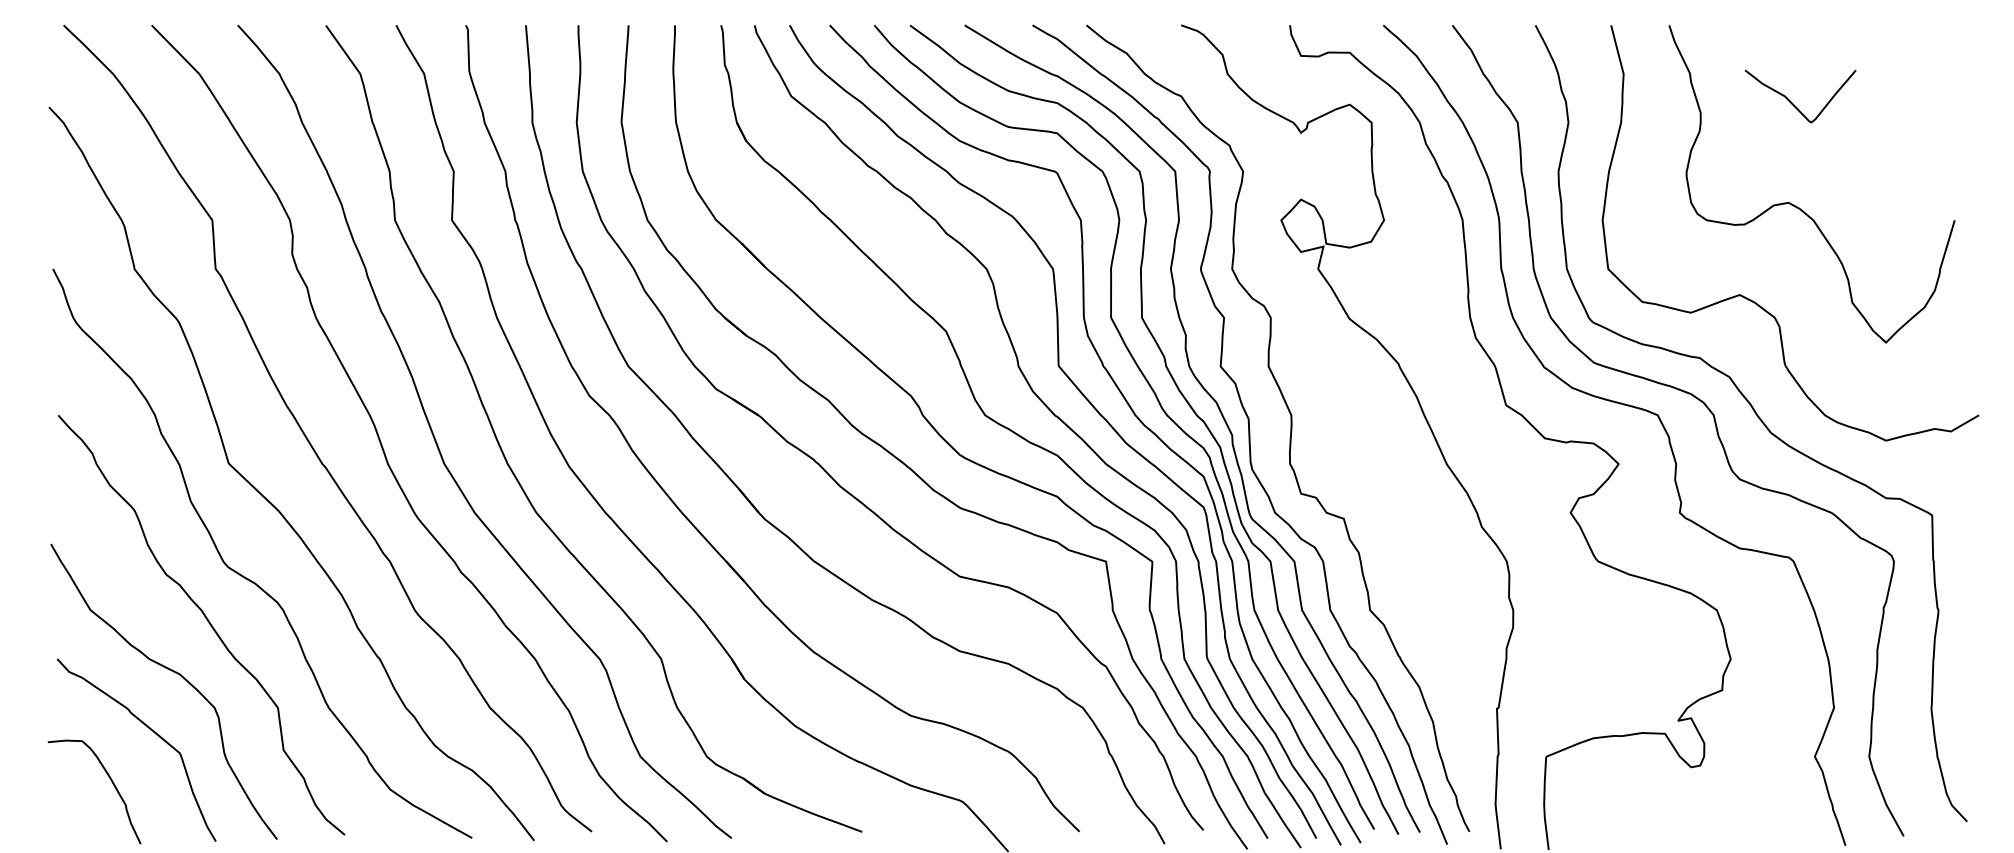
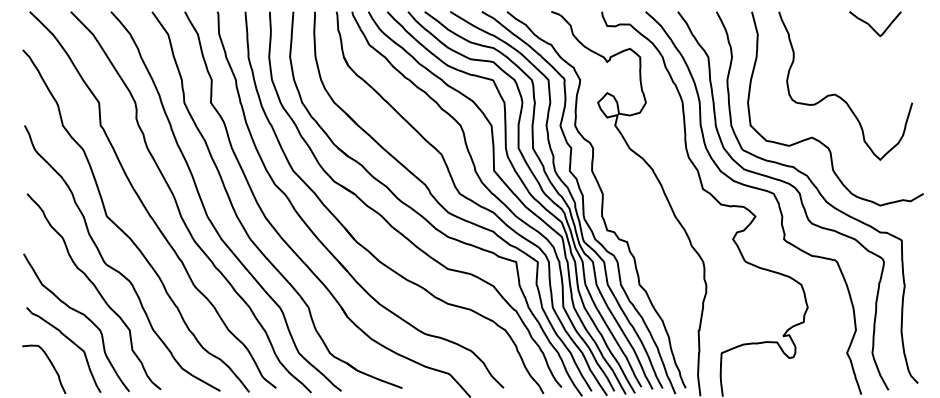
curve: (1792, 101) -> (871, 26), moved

